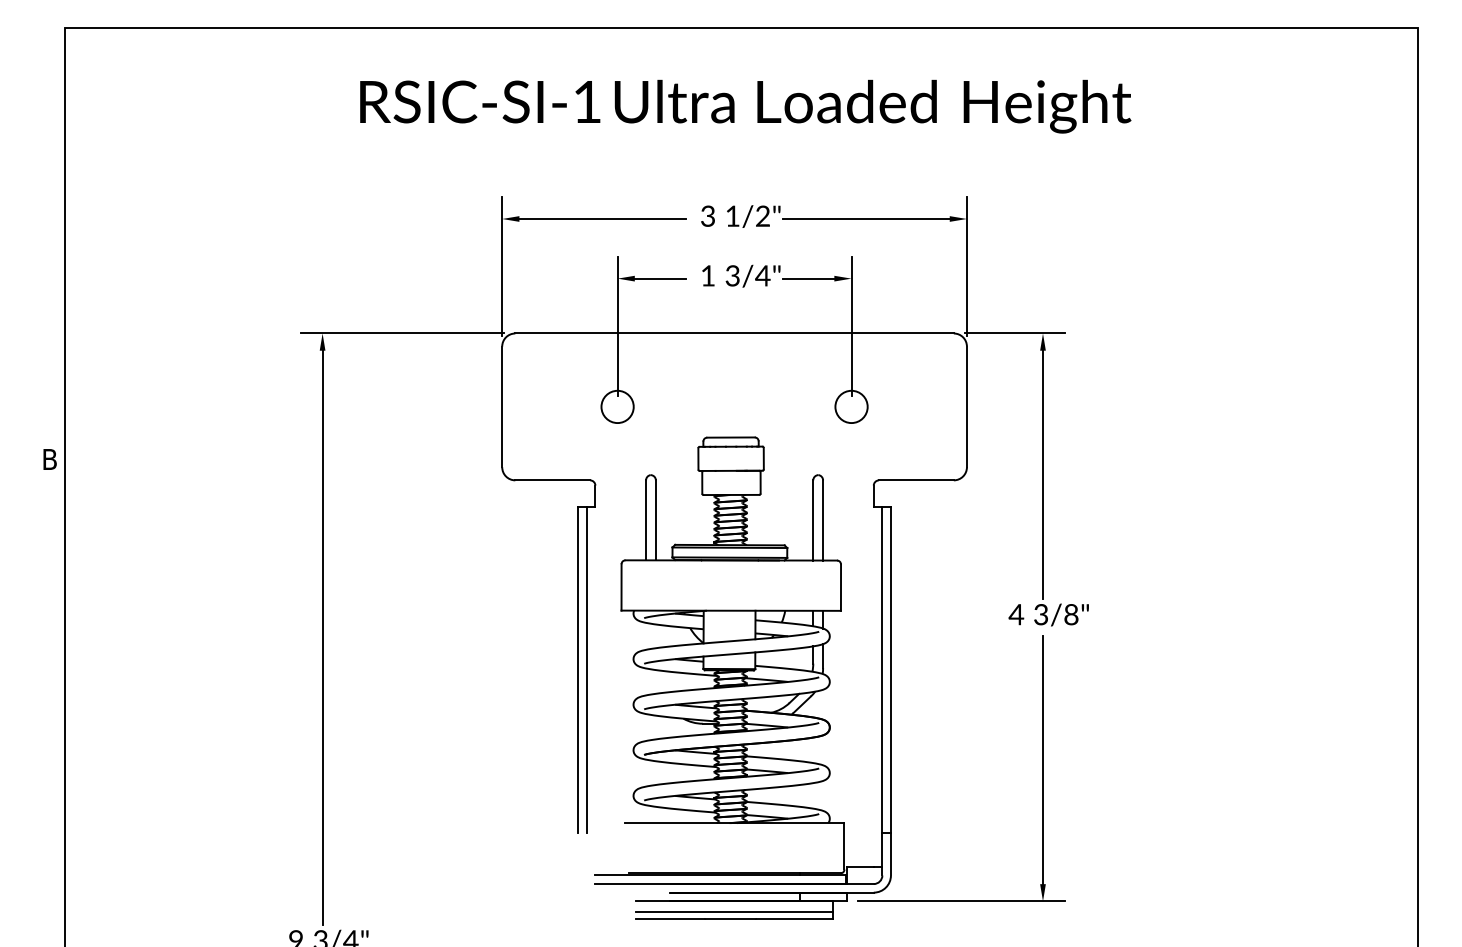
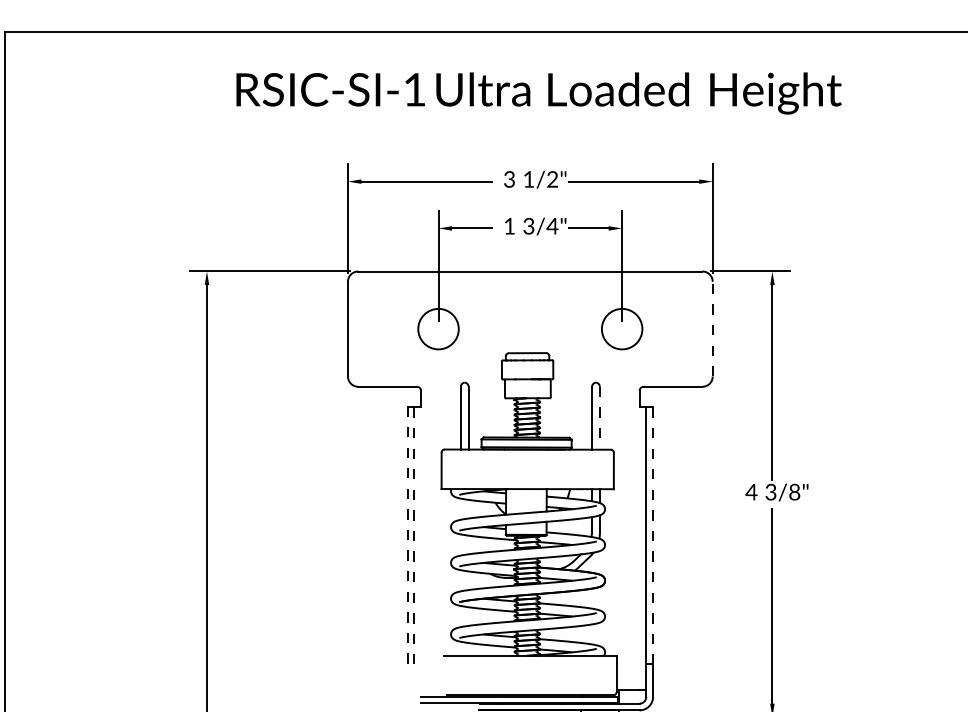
circle: (617, 406) -> (438, 328), size x1.6
circle: (851, 406) -> (622, 328), size x1.6
line: (966, 406) -> (712, 328), solid -> dashed
line: (823, 520) -> (600, 418), solid -> dashed
line: (578, 669) -> (407, 535), solid -> dashed
line: (586, 670) -> (414, 536), solid -> dashed
line: (890, 670) -> (652, 536), solid -> dashed

